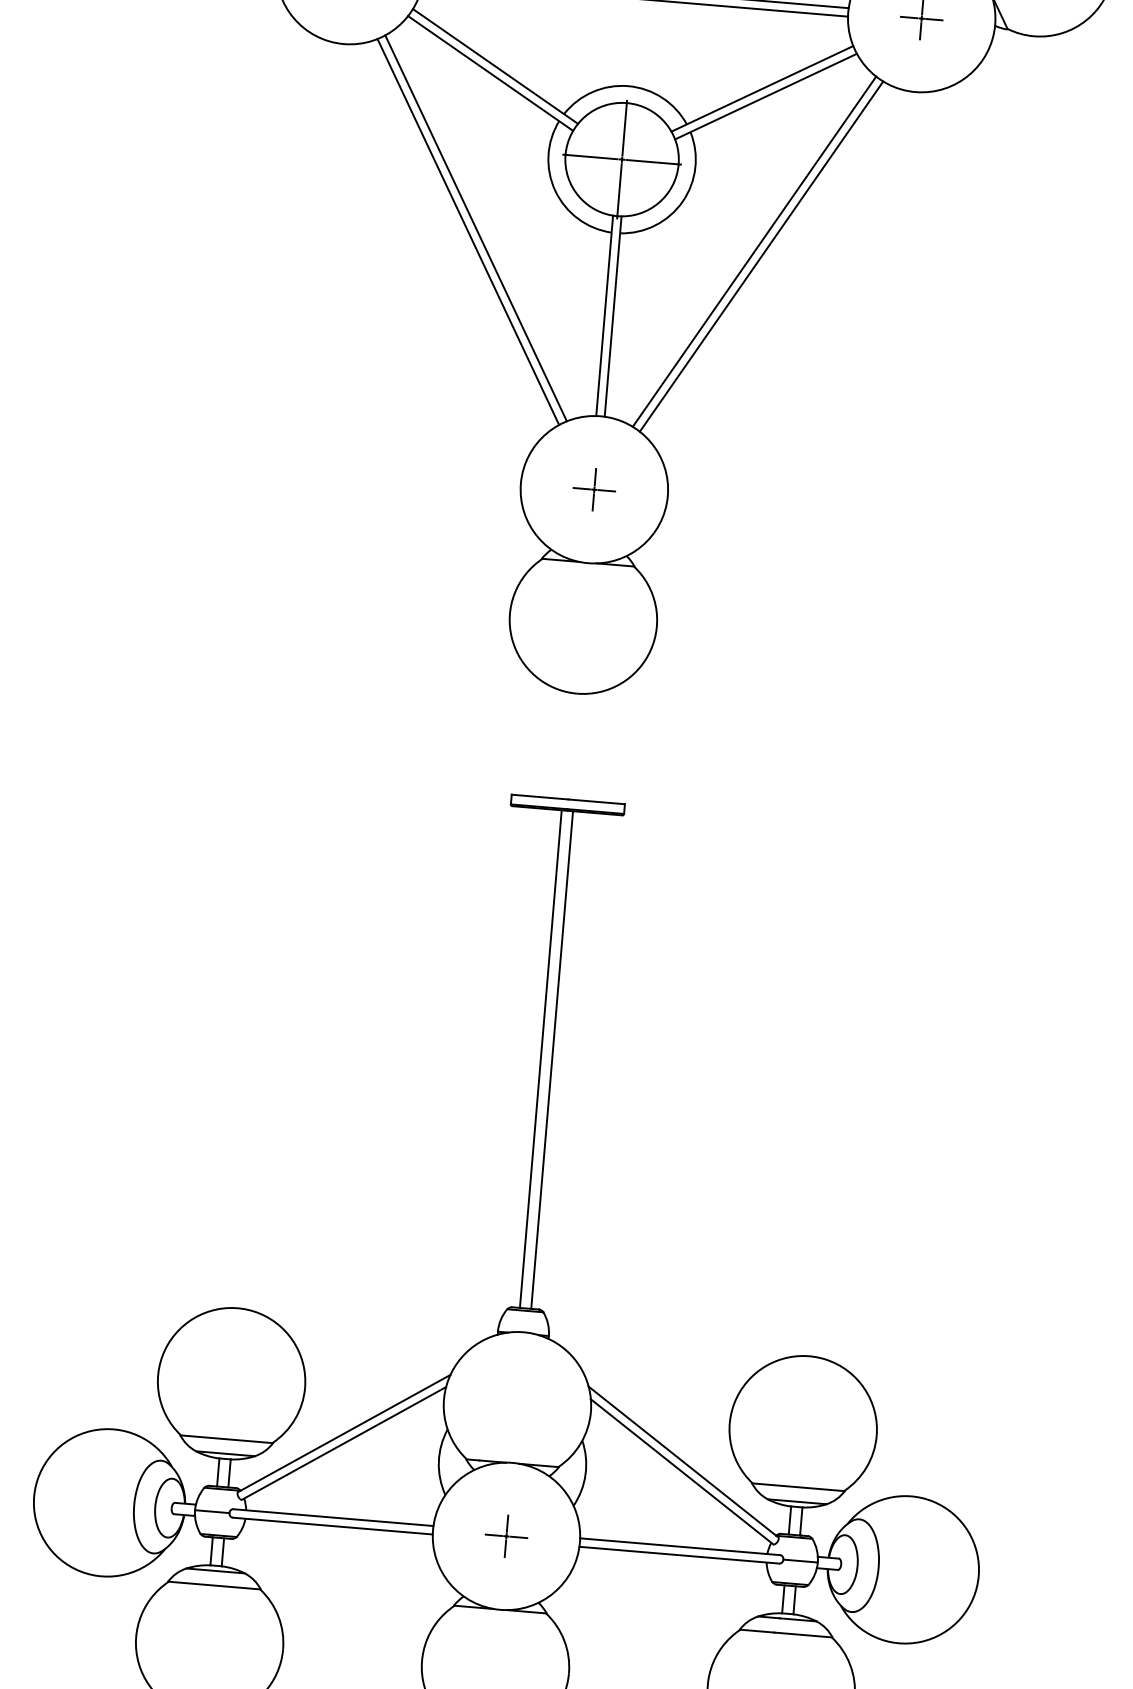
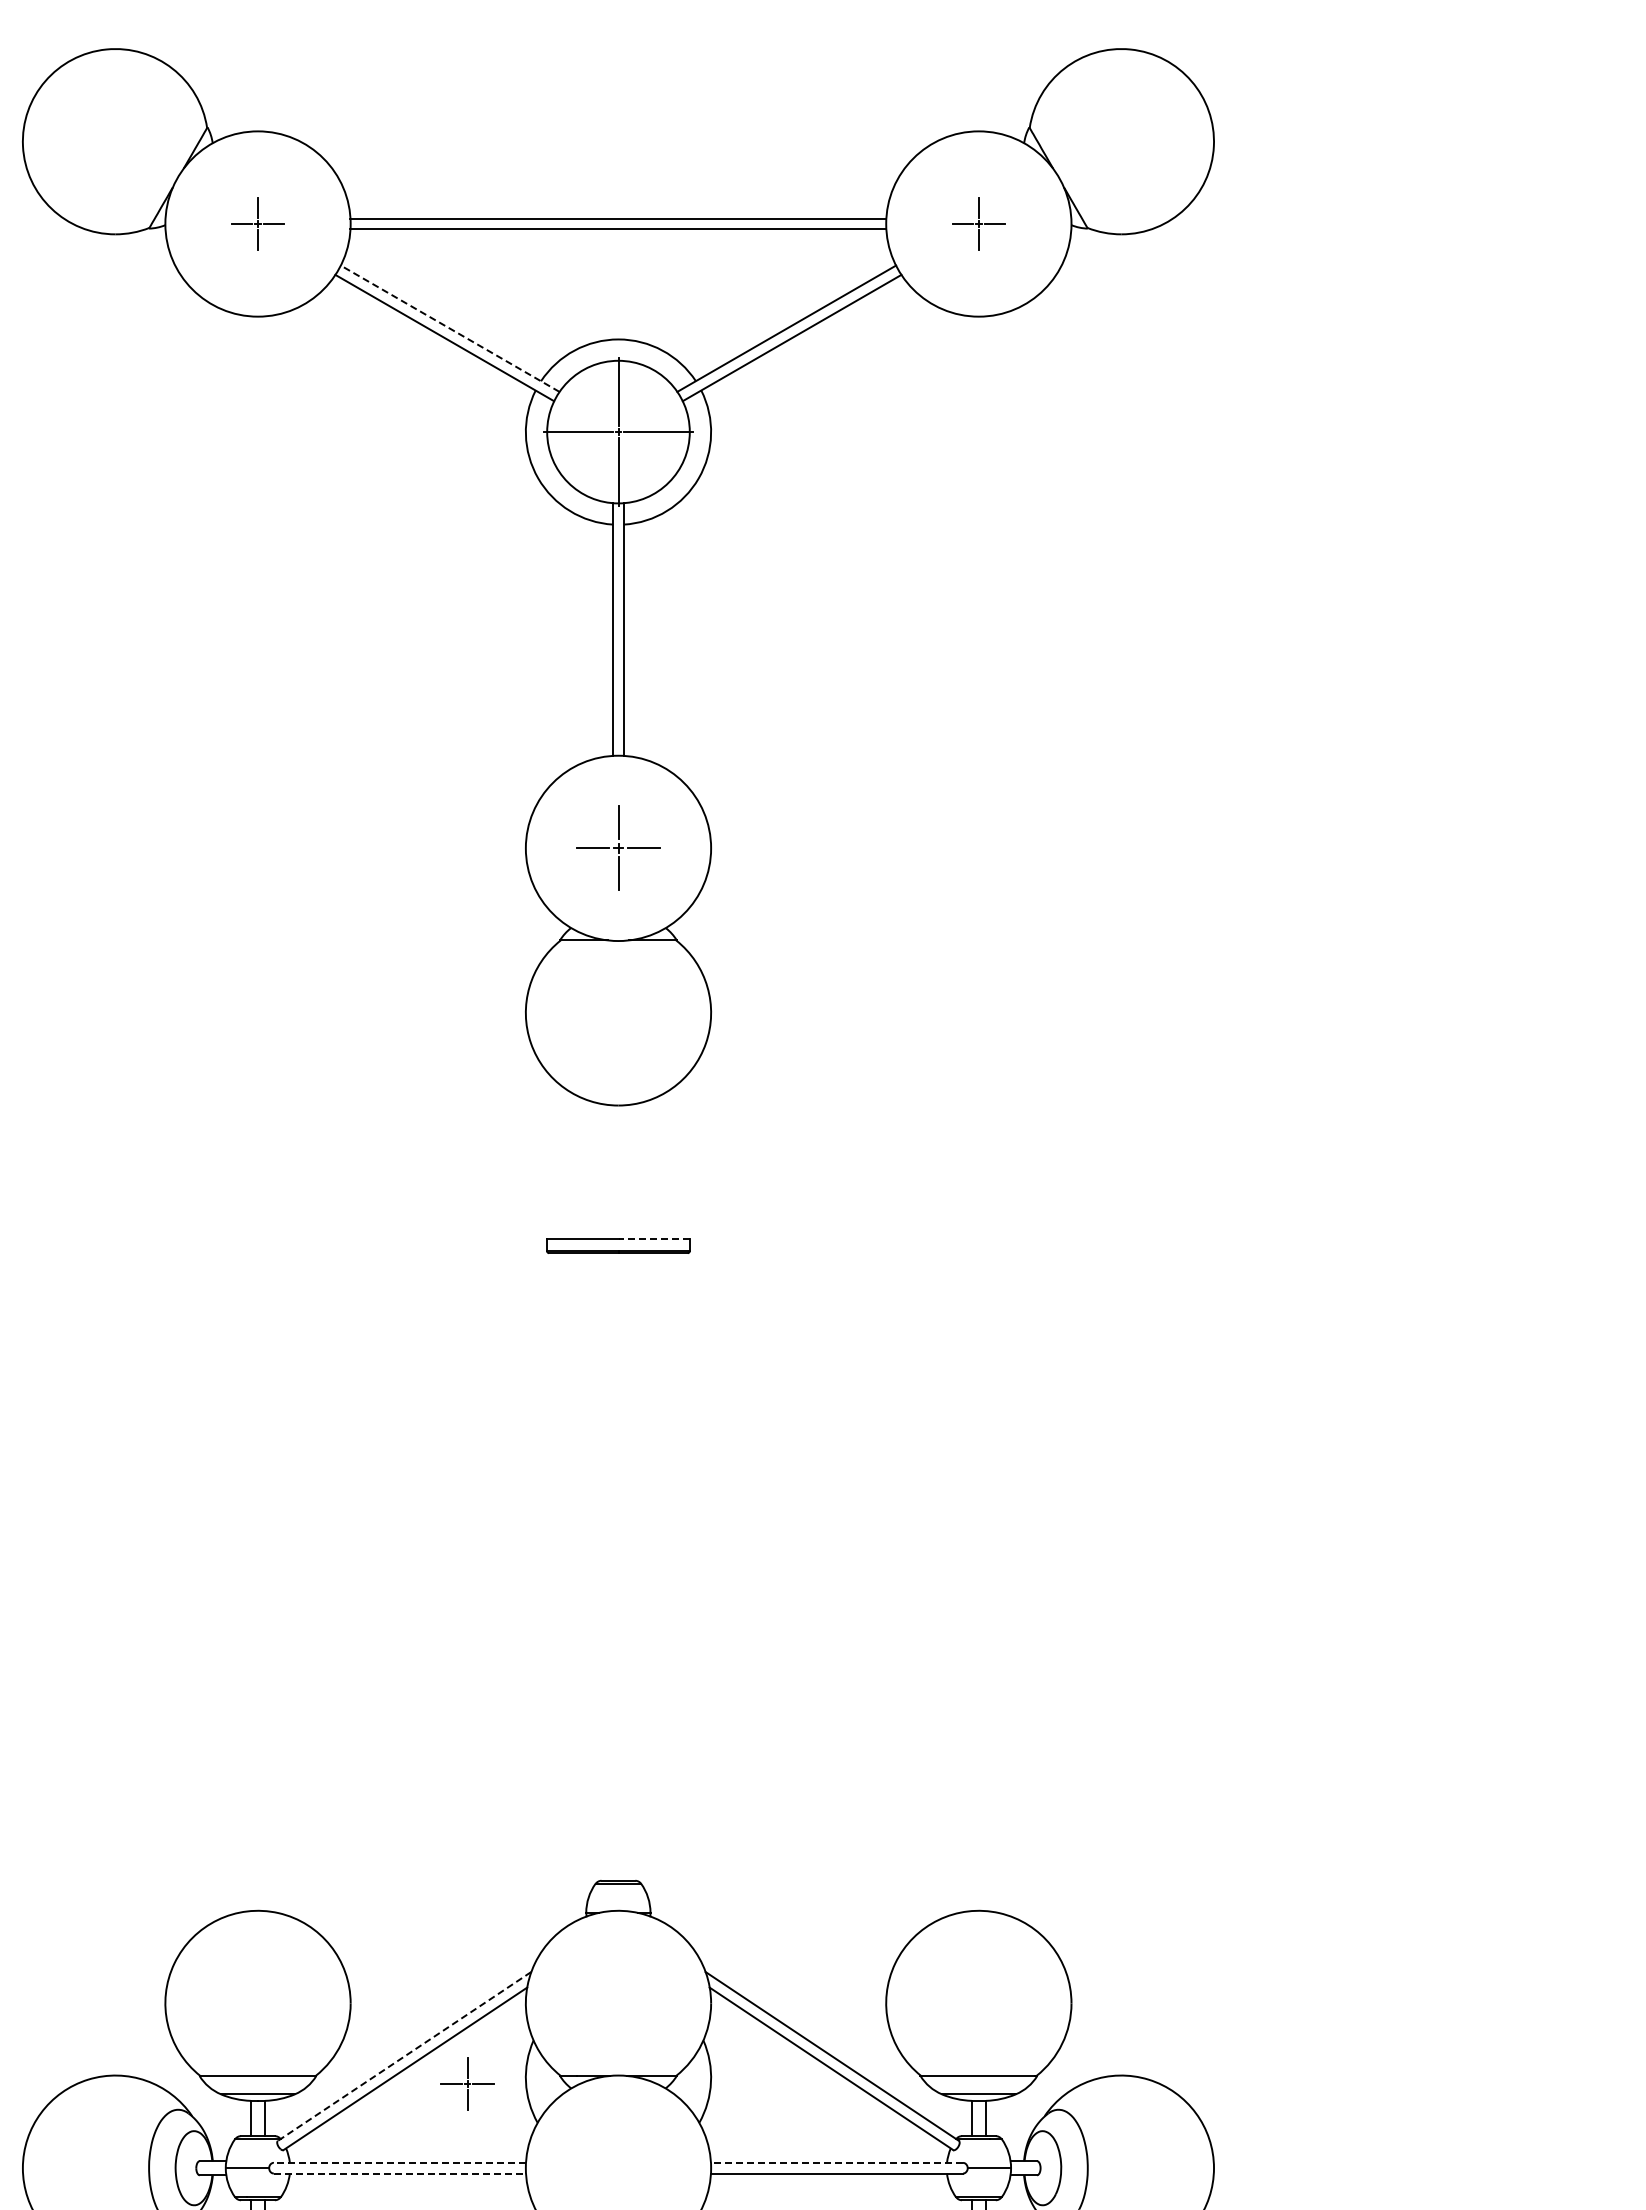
line: (494, 66) -> (449, 328), solid -> dashed
line: (475, 228) -> (442, 533), removed
line: (468, 231) -> (433, 538), removed
line: (754, 251) -> (793, 533), removed
line: (761, 256) -> (803, 538), removed
part: (594, 489) -> (618, 848), size x1.6
line: (596, 801) -> (654, 1238), solid -> dashed
line: (541, 1058) -> (611, 1566), removed
line: (552, 1059) -> (625, 1566), removed
line: (344, 1433) -> (404, 2056), solid -> dashed
line: (333, 1517) -> (399, 2162), solid -> dashed
line: (333, 1526) -> (400, 2173), solid -> dashed
part: (506, 1535) -> (467, 2083), moved
line: (679, 1546) -> (836, 2162), solid -> dashed

